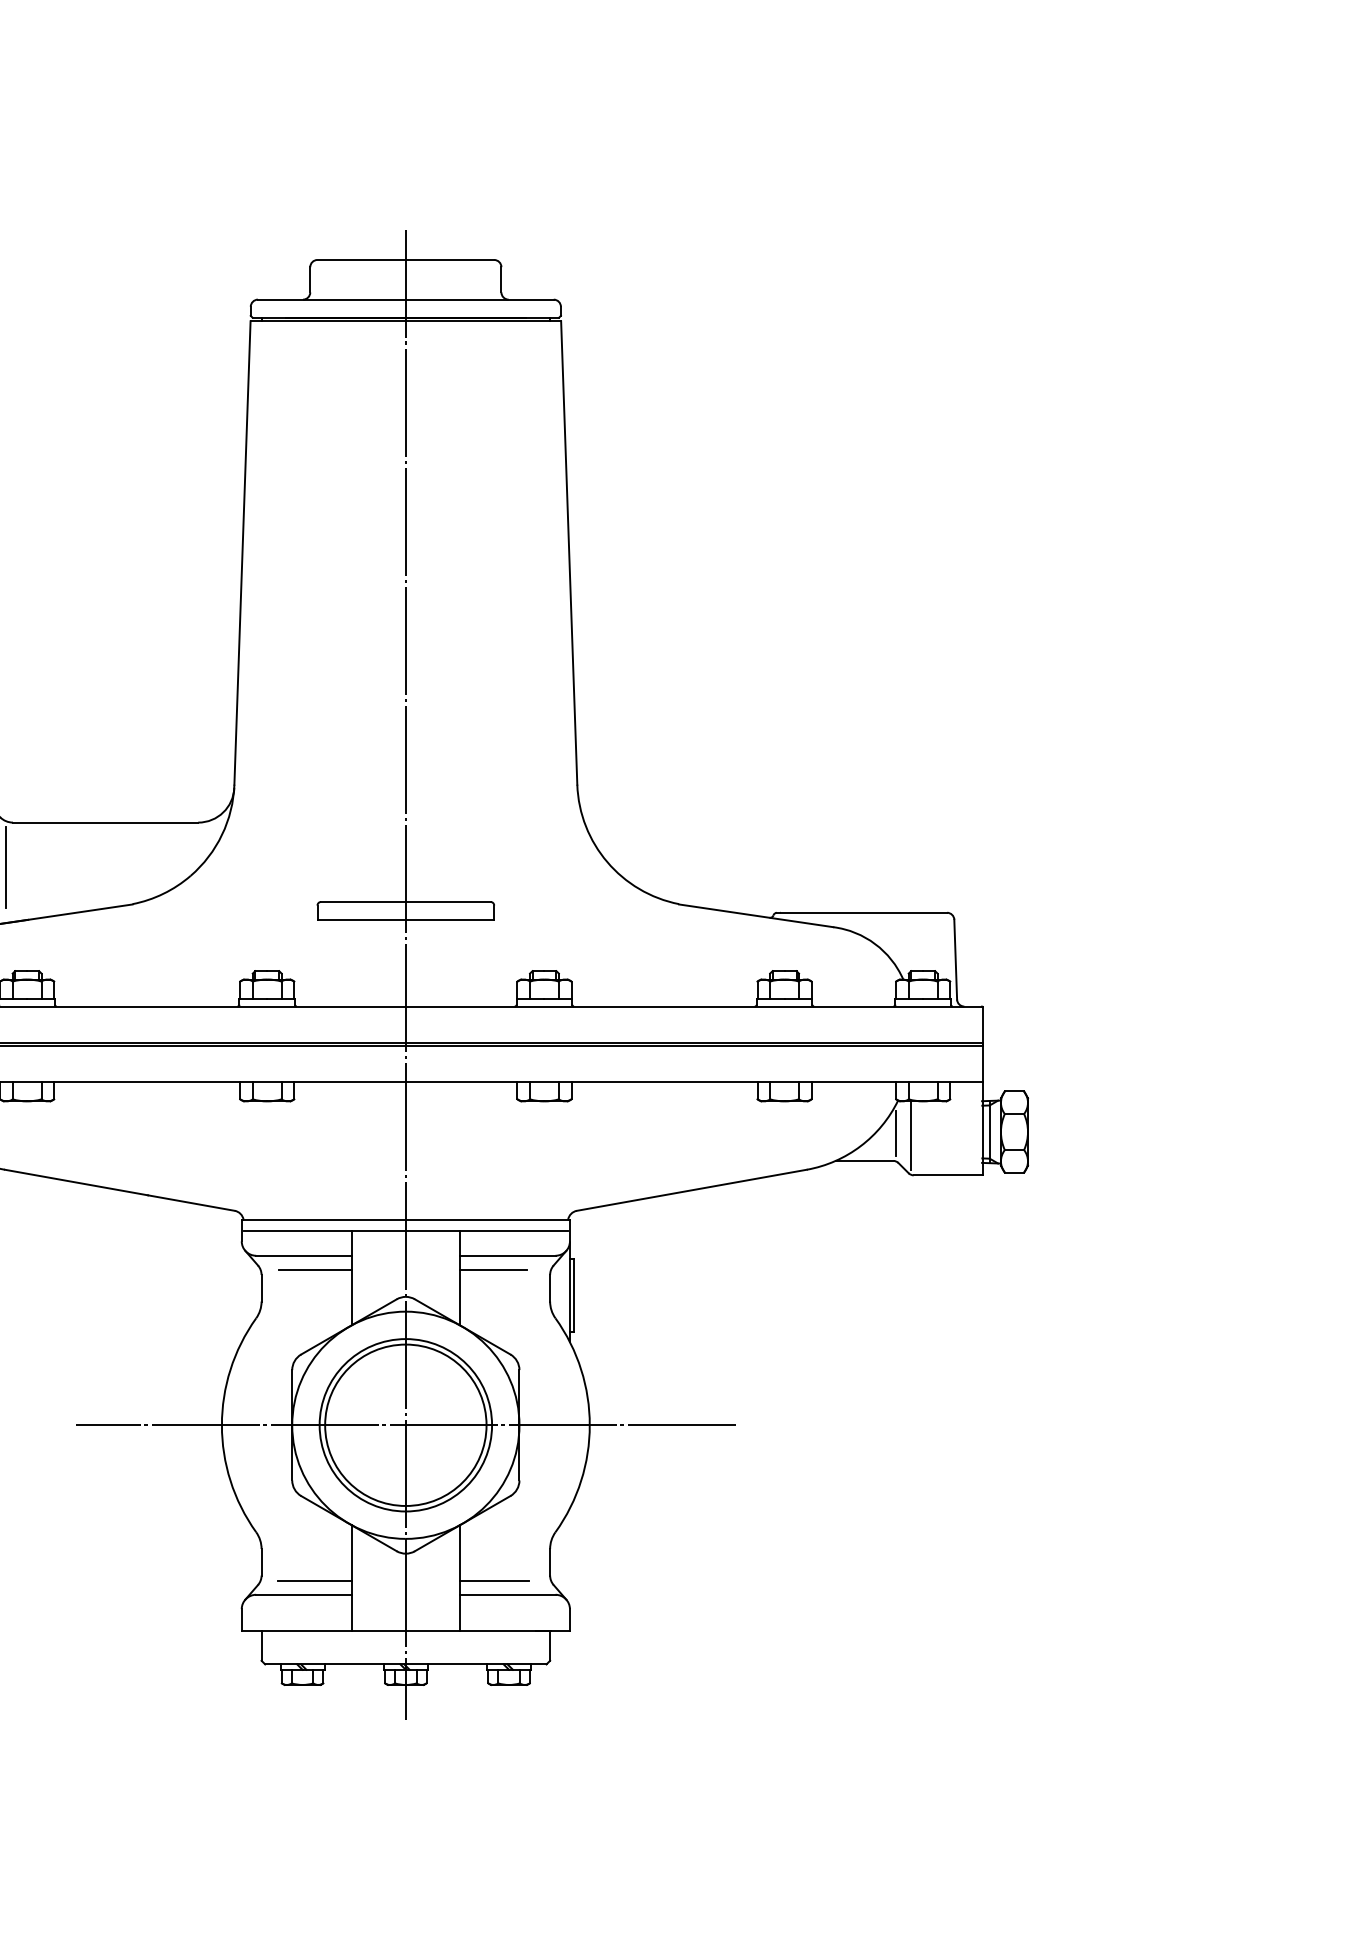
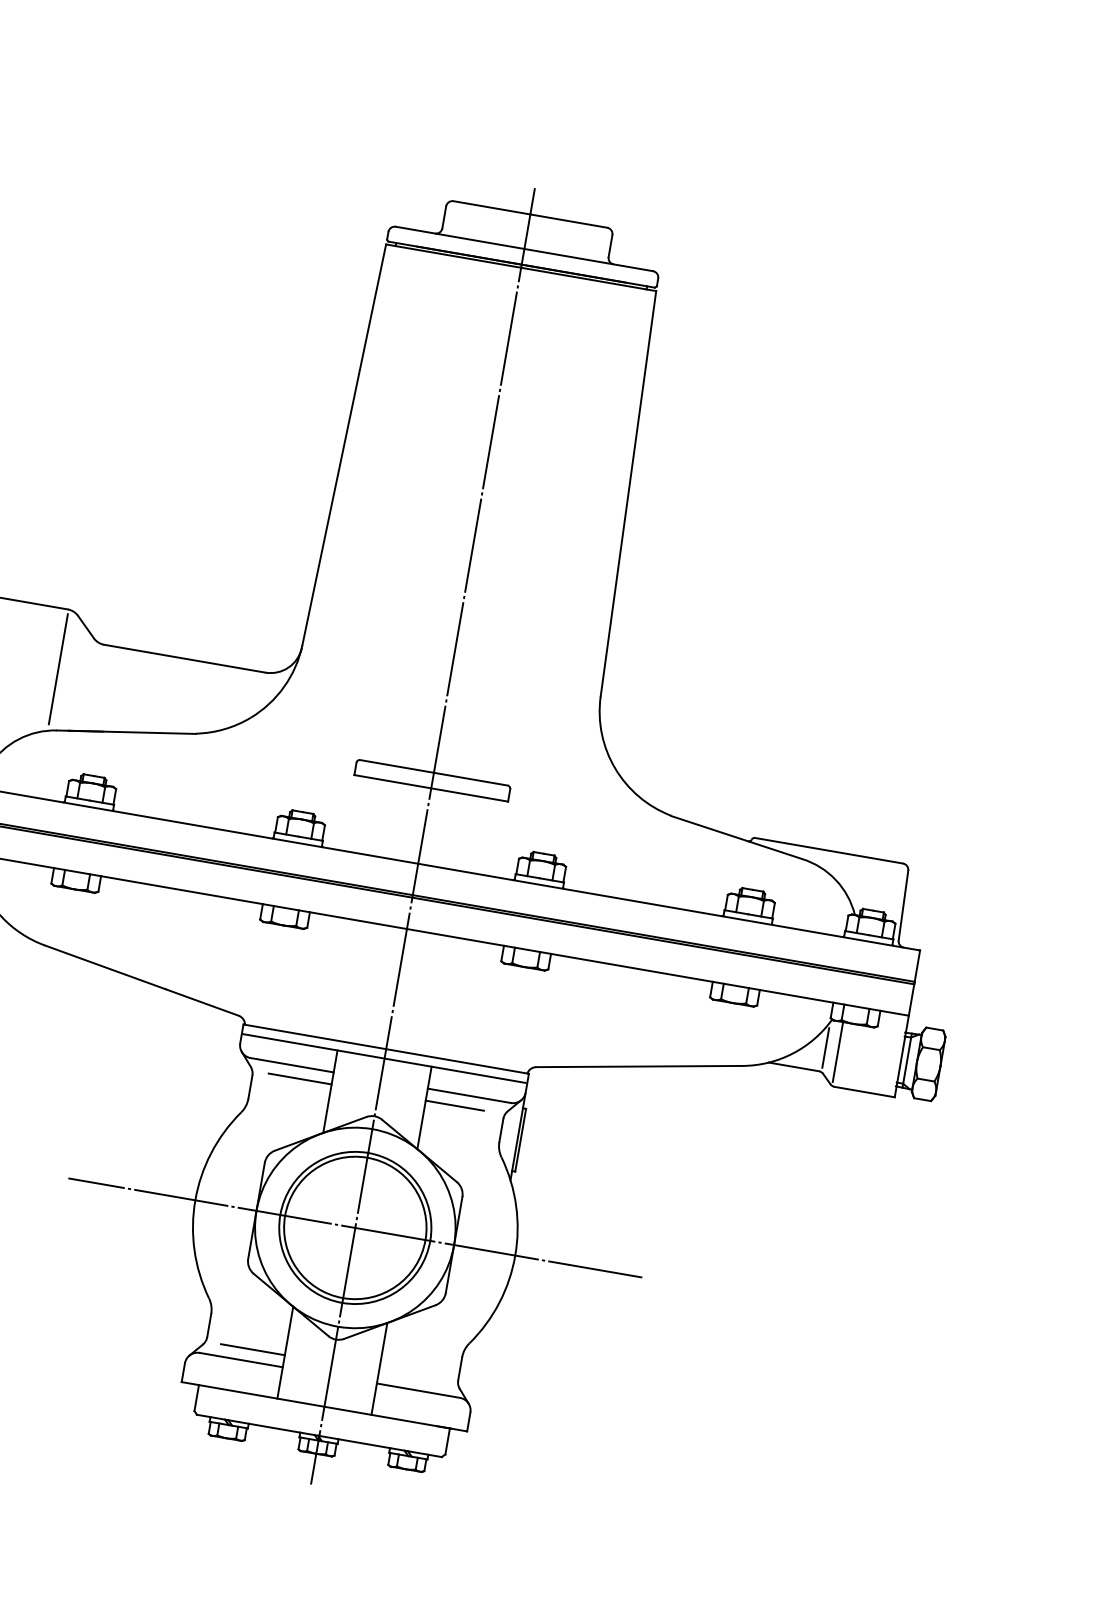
line: (5, 867) -> (90, 682), removed
line: (493, 1580) -> (408, 1376), removed

